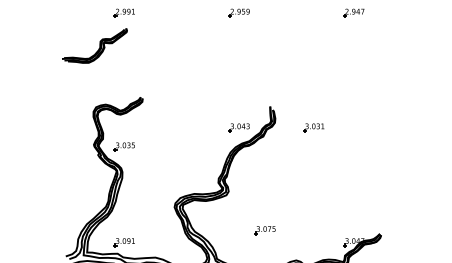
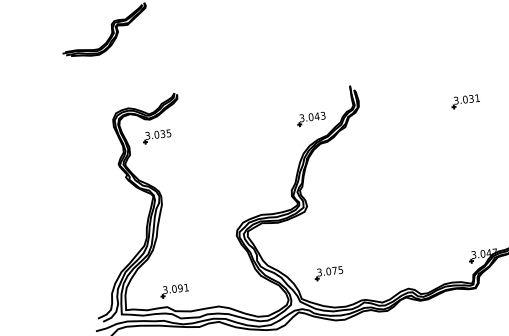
part: (313, 127) -> (465, 101), moved
part: (123, 146) -> (155, 136), moved
part: (264, 230) -> (328, 273), moved

